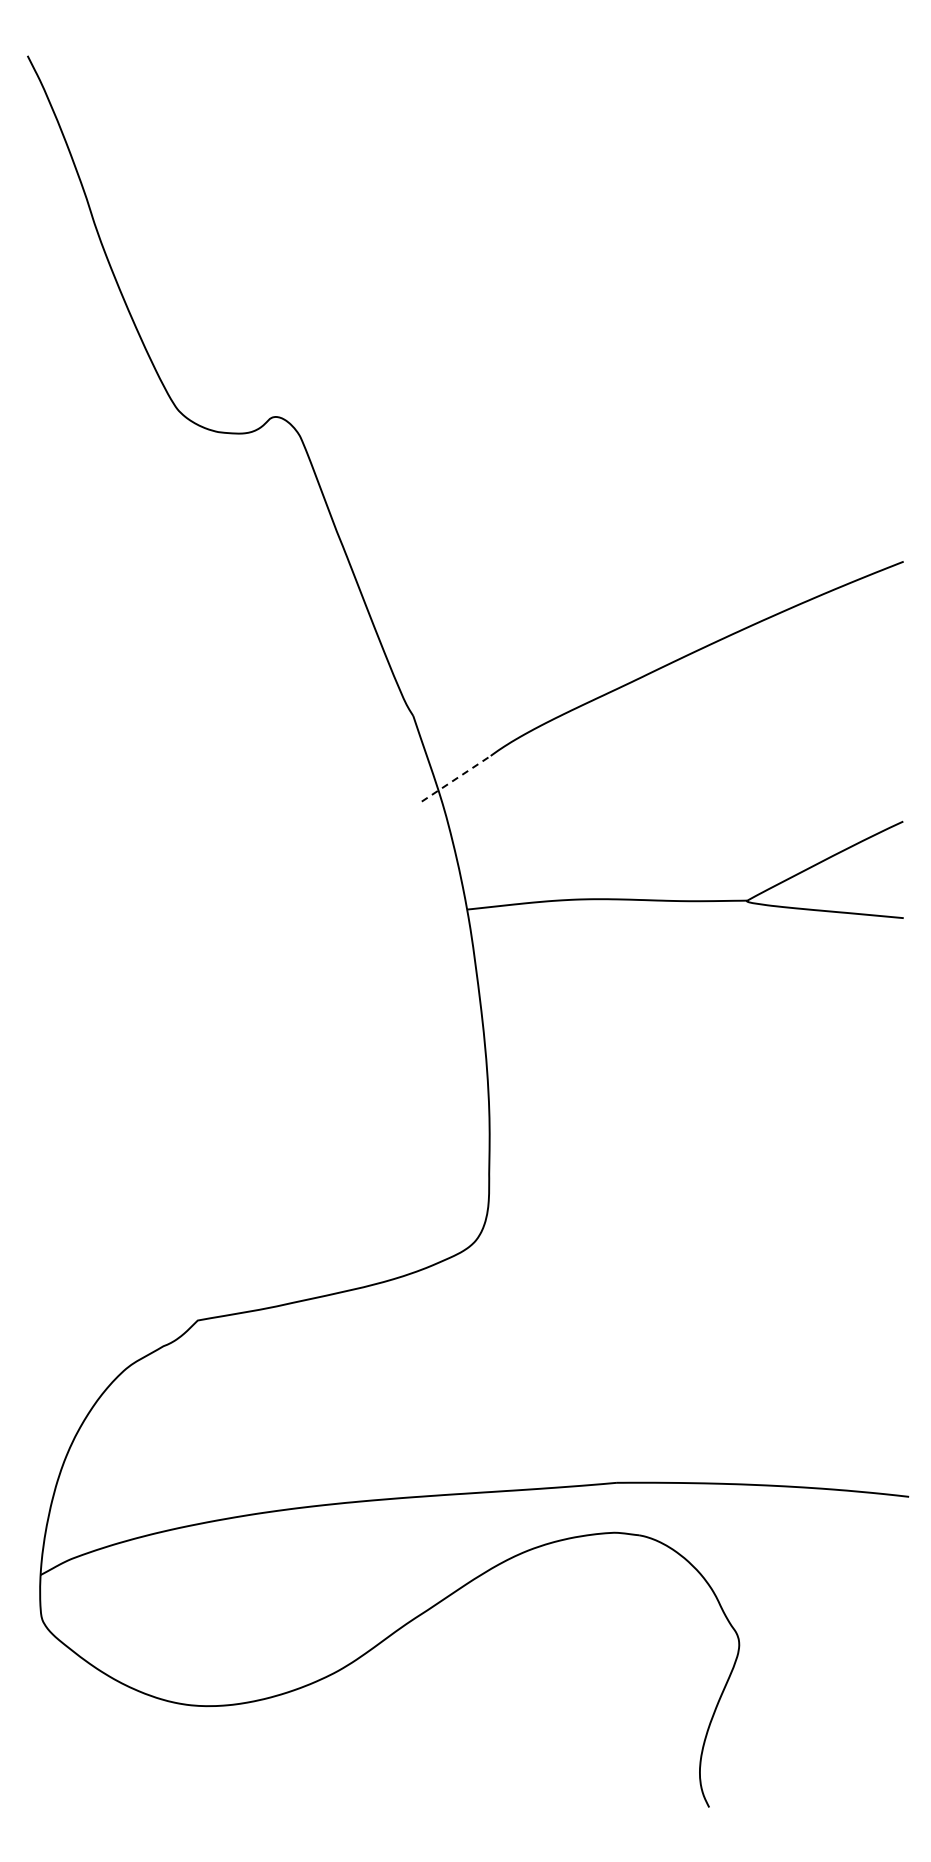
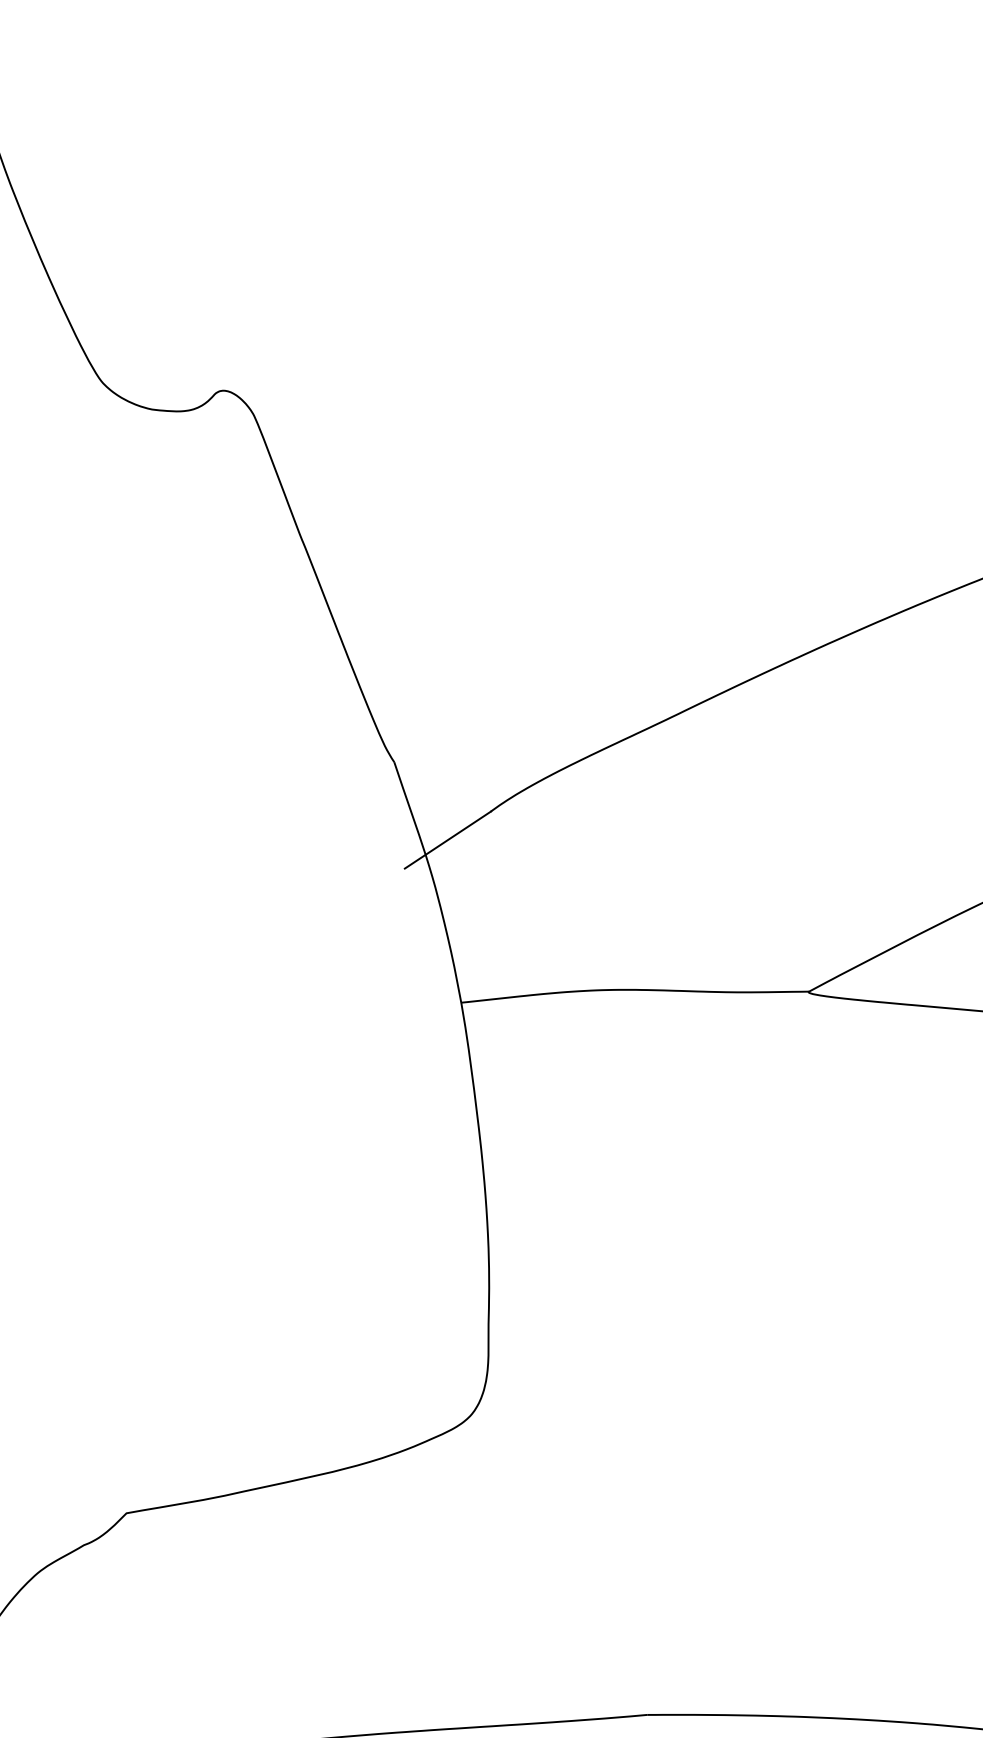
line: (456, 778) -> (447, 839), dashed -> solid

